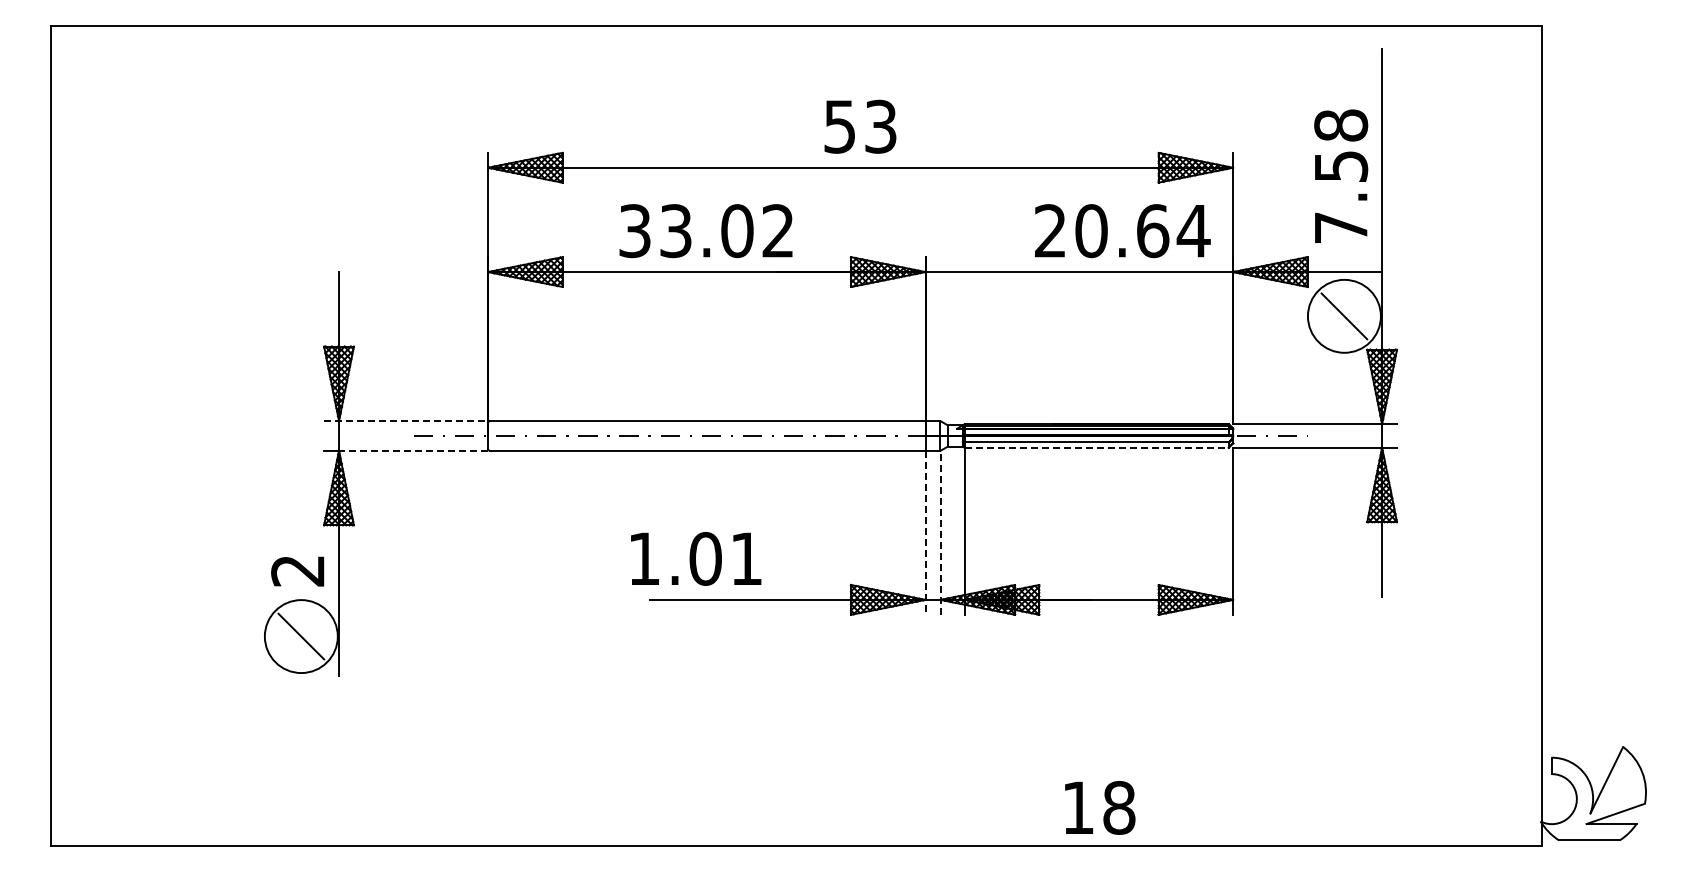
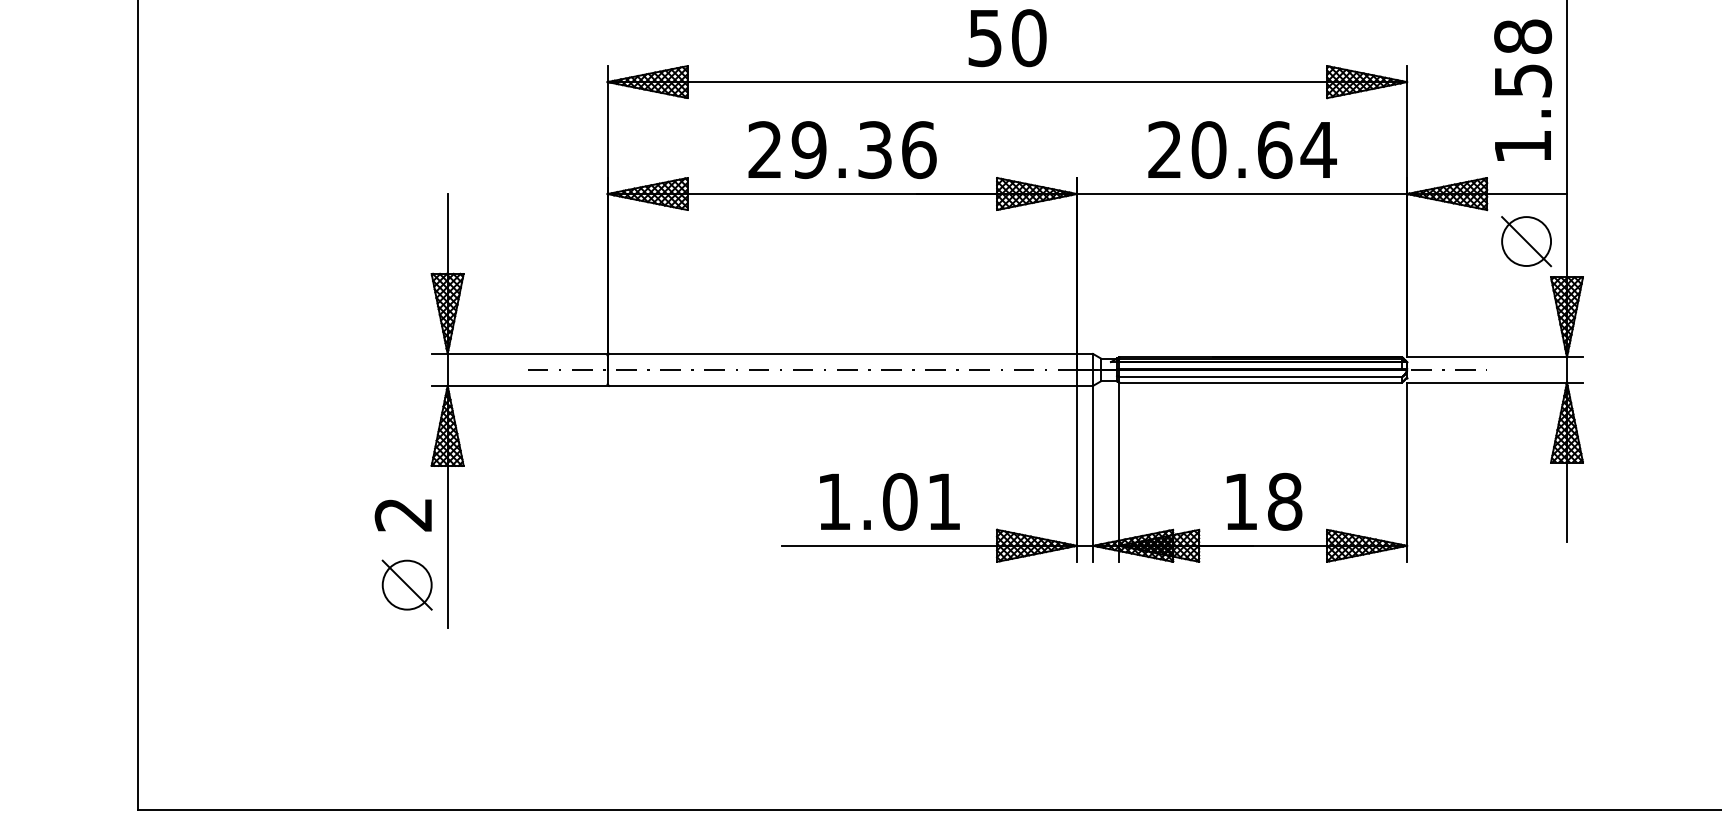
text: (880, 126) -> (1028, 37), 53 -> 50
text: (1341, 227) -> (1523, 146), 7.58 -> 1.58
text: (706, 231) -> (841, 150), 33.02 -> 29.36
text: (1122, 231) -> (1242, 150), moved
circle: (1344, 316) -> (1526, 241), size x0.62
line: (406, 421) -> (520, 354), dashed -> solid
line: (1096, 447) -> (1260, 382), dashed -> solid
line: (413, 450) -> (527, 385), dashed -> solid
line: (925, 532) -> (1077, 473), dashed -> solid
line: (940, 532) -> (1093, 473), dashed -> solid
text: (696, 558) -> (890, 501), moved
circle: (301, 636) -> (407, 585), size x0.62
text: (1100, 807) -> (1264, 501), moved

